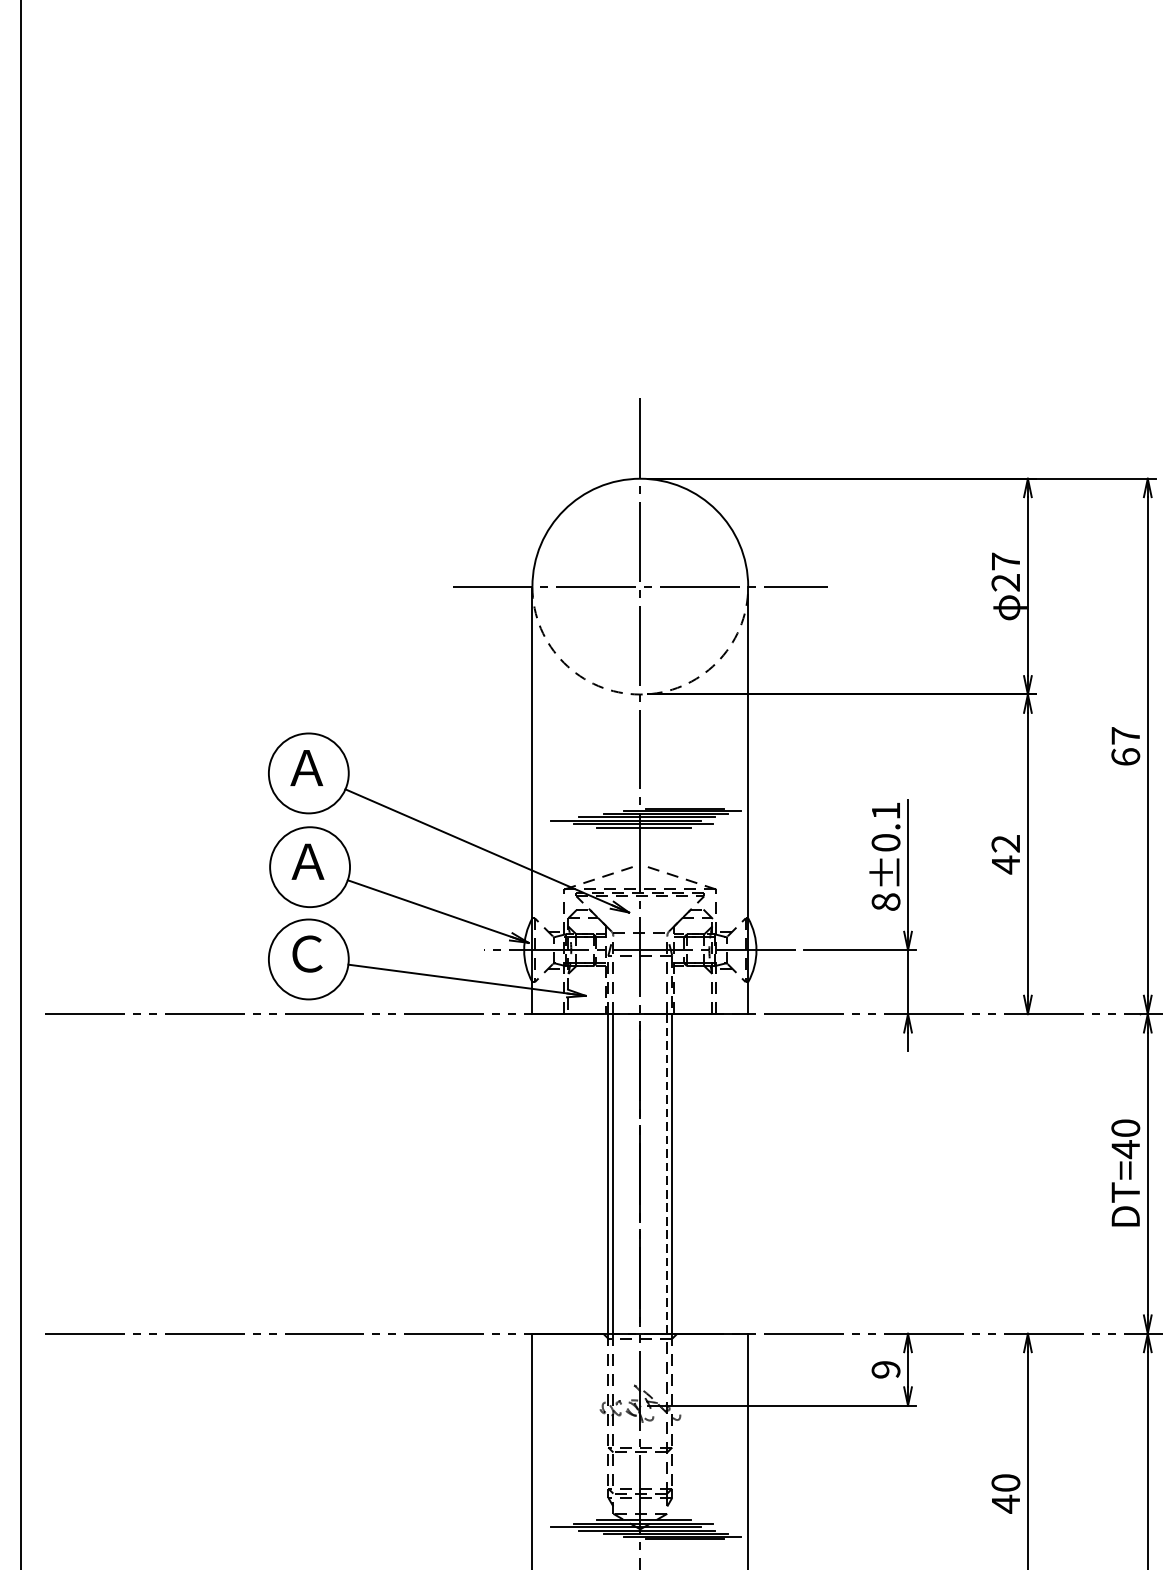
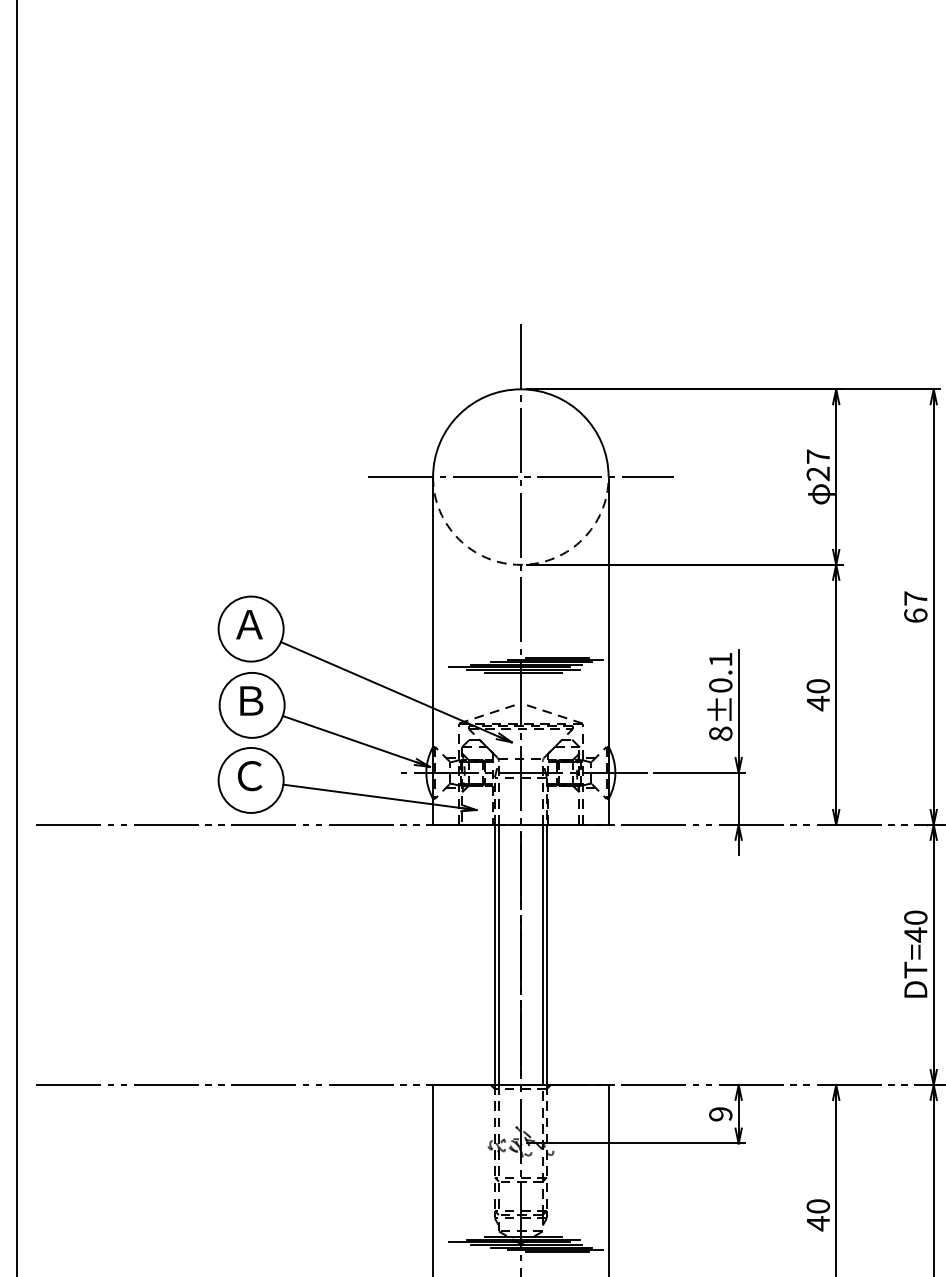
text: (1006, 843) -> (818, 686), 42 -> 40
text: (308, 861) -> (250, 700), Ａ -> Ｂ
line: (666, 1174) -> (542, 955), dashed -> solid

